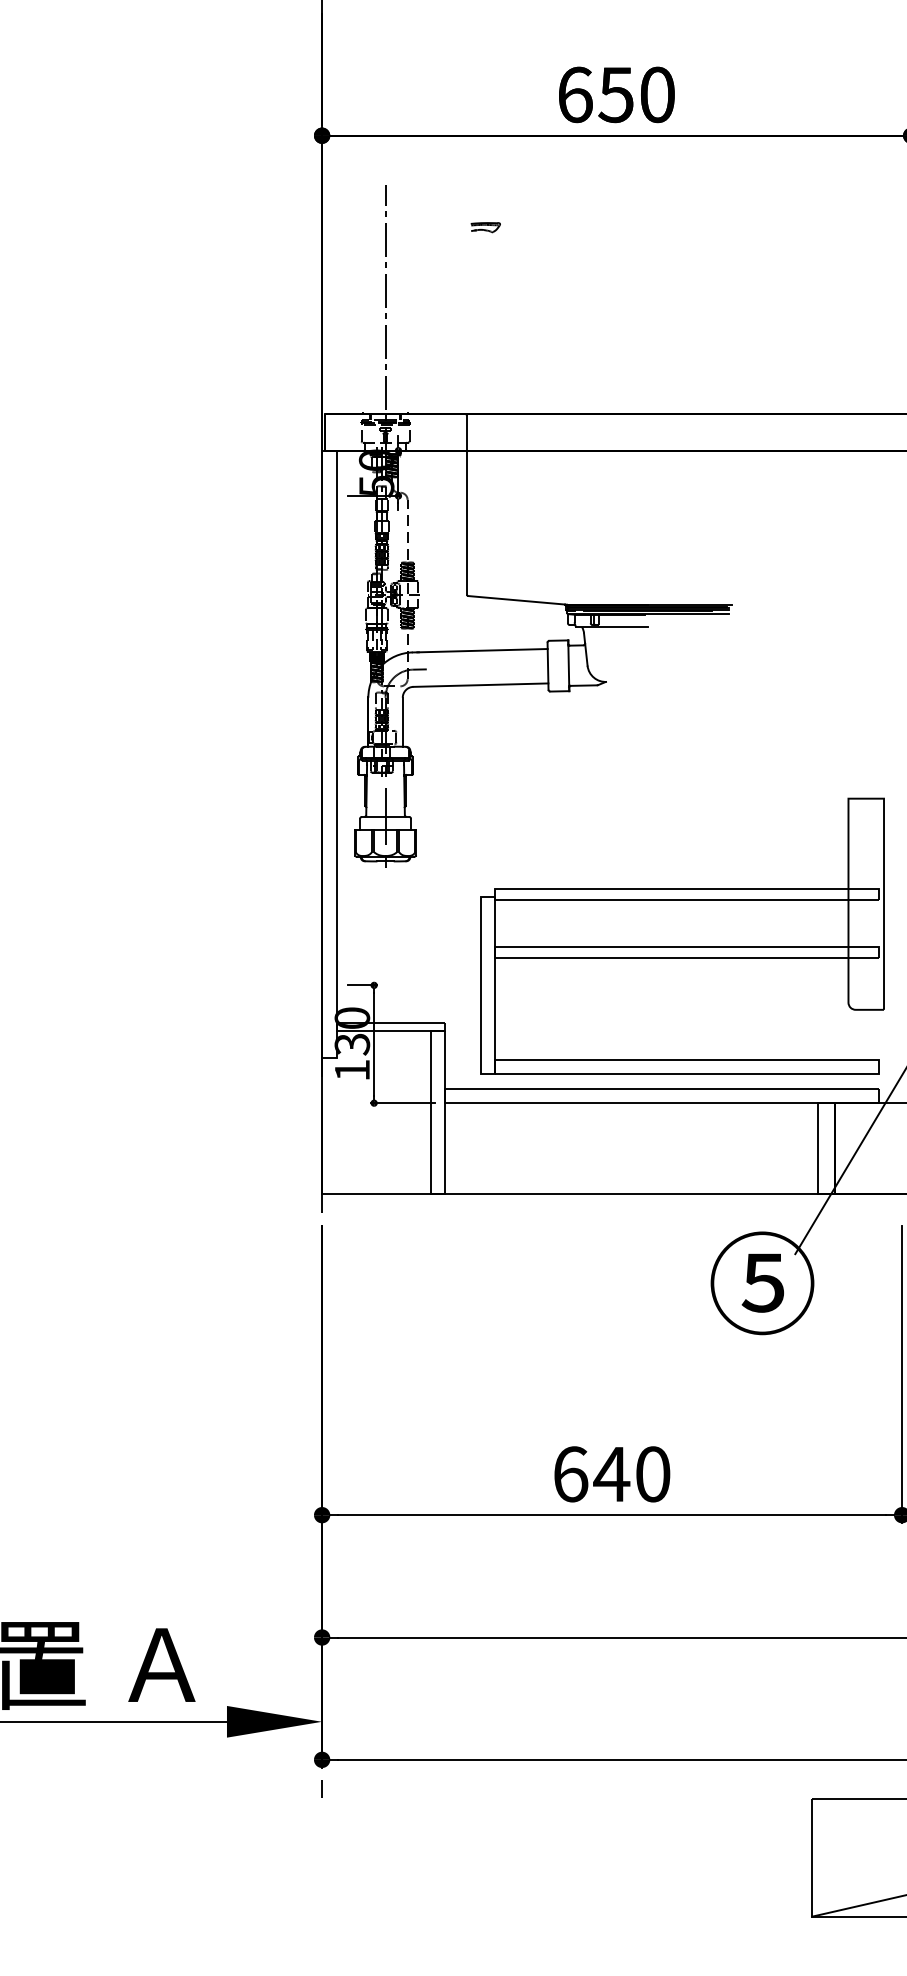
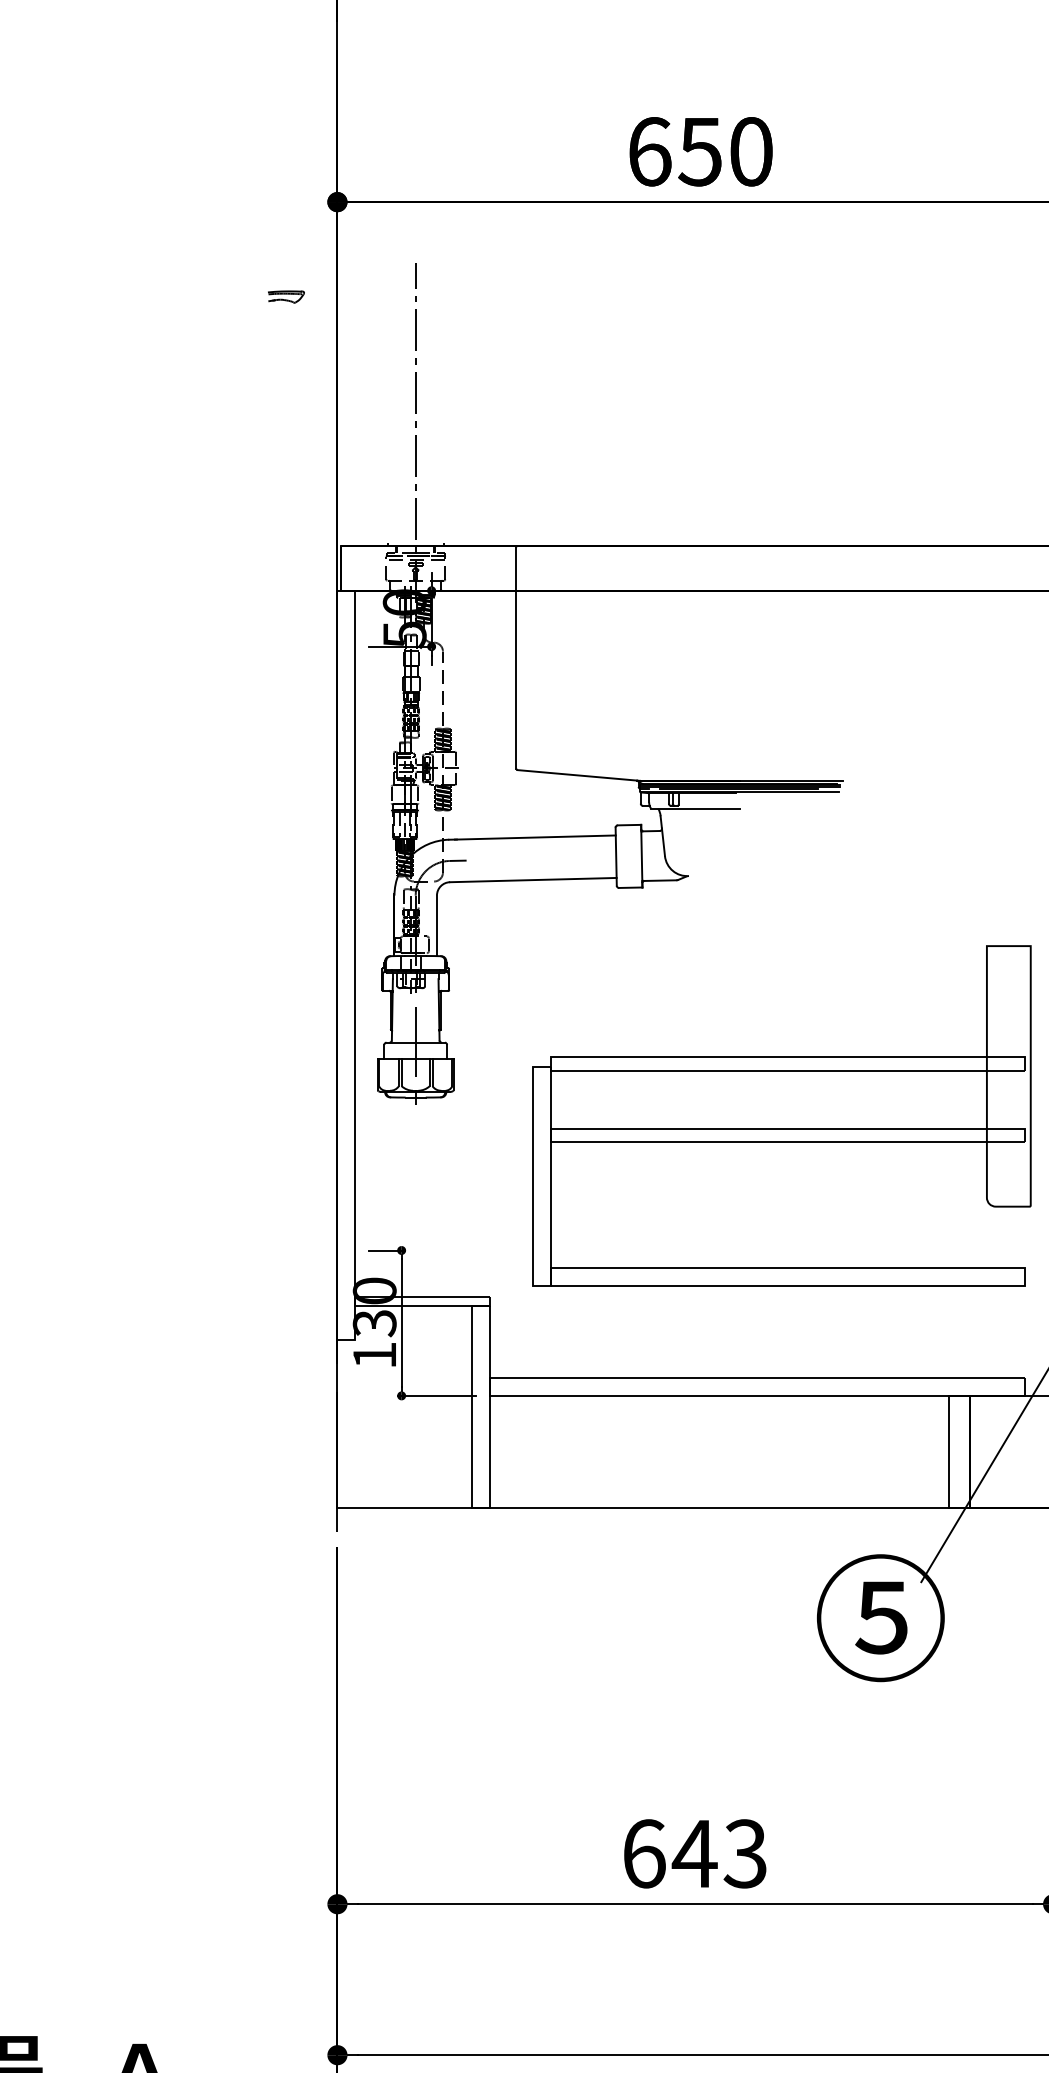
part: (485, 227) -> (286, 296), moved
part: (682, 935) -> (782, 1114), moved
text: (652, 1474) -> (745, 1854), 640 -> 643

